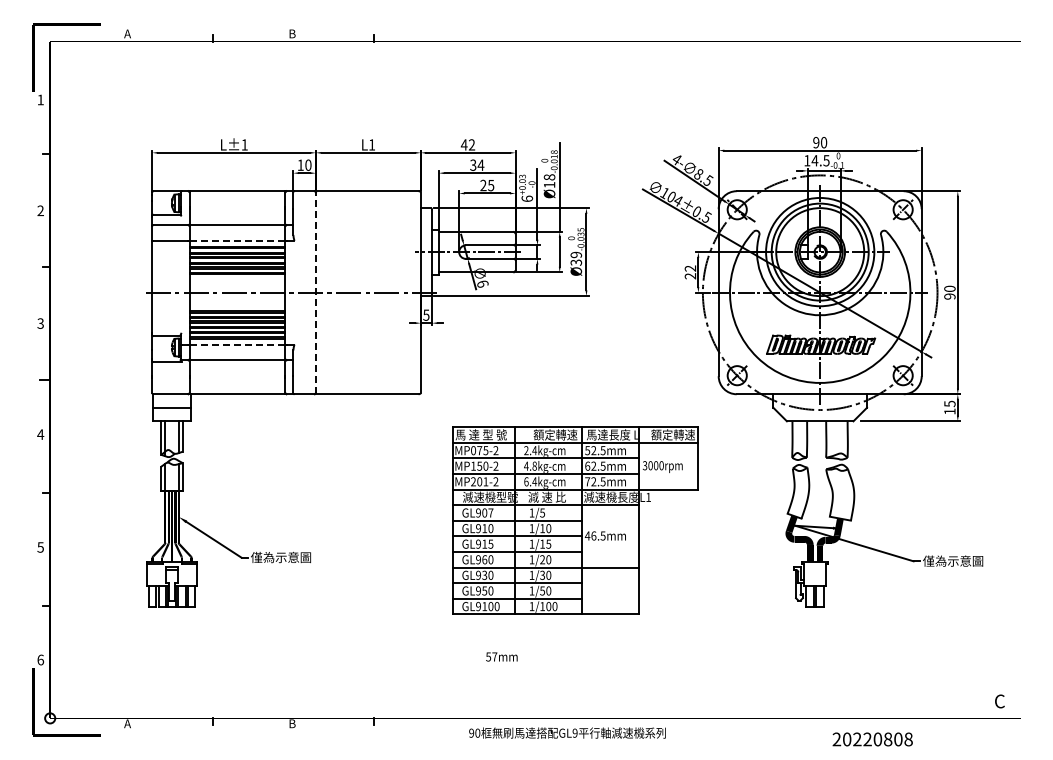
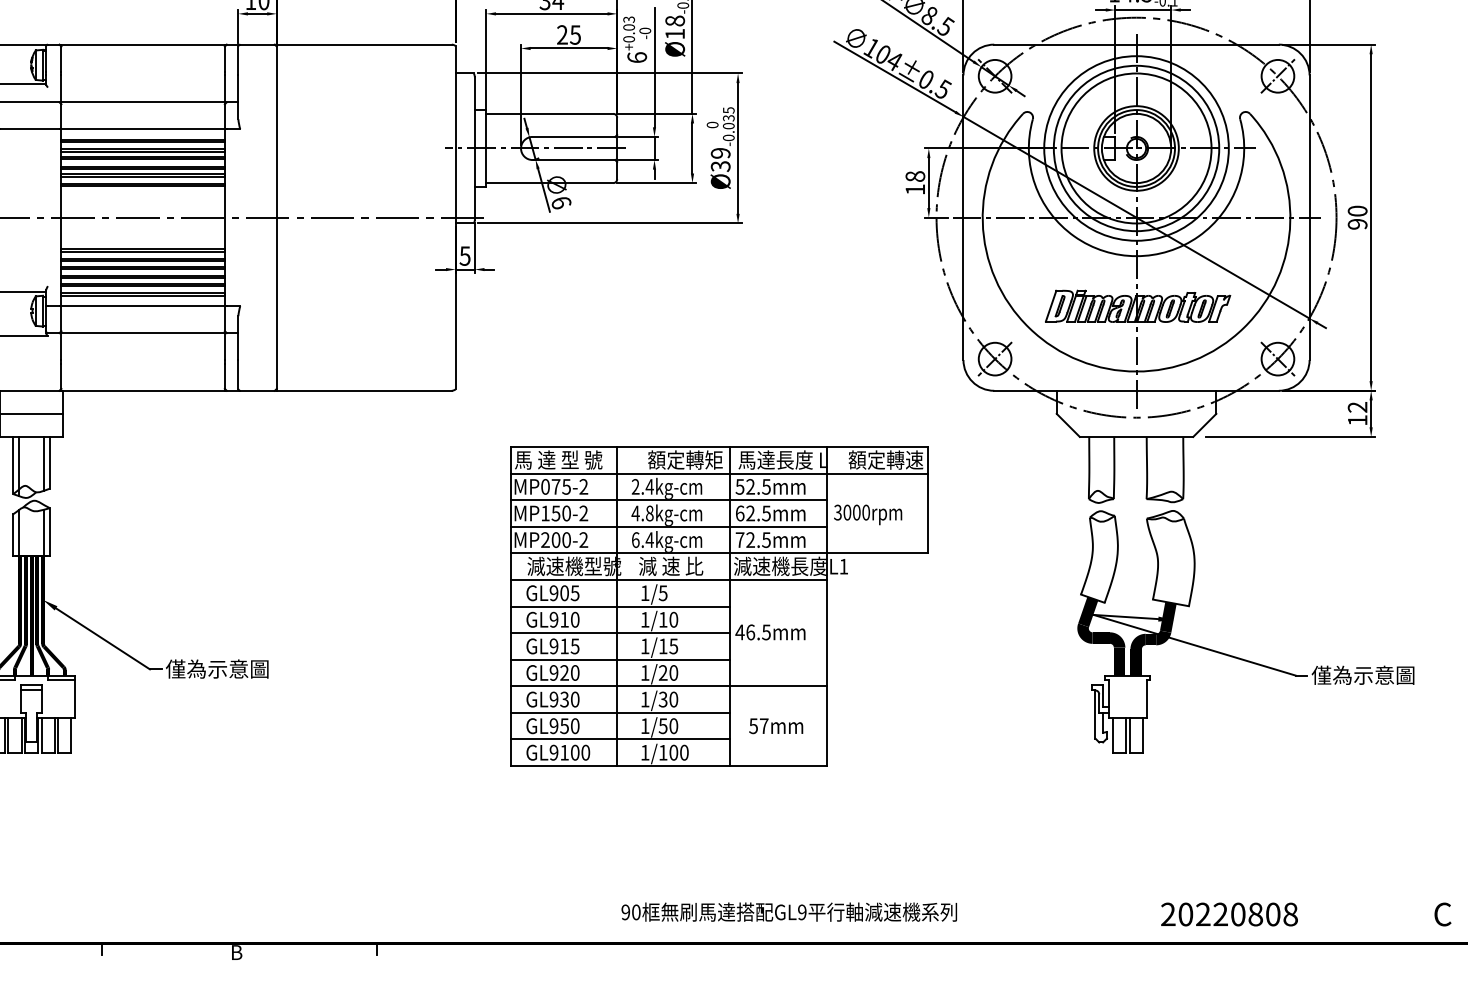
line: (237, 240) -> (143, 128), dashed -> solid
text: (690, 272) -> (915, 183), 22 -> 18
line: (315, 292) -> (276, 217), dashed -> solid
line: (237, 344) -> (143, 305), dashed -> solid
text: (949, 403) -> (1356, 406), 15 -> 12
text: (572, 434) -> (714, 459), 額定轉速 -> 額定轉矩
text: (485, 481) -> (565, 539), MP201-2 -> MP200-2
text: (490, 512) -> (574, 592), GL907 -> GL905
text: (484, 559) -> (564, 672), GL960 -> GL920
text: (501, 656) -> (775, 725), moved
text: (567, 732) -> (789, 911), moved
text: (872, 739) -> (1229, 914), moved

